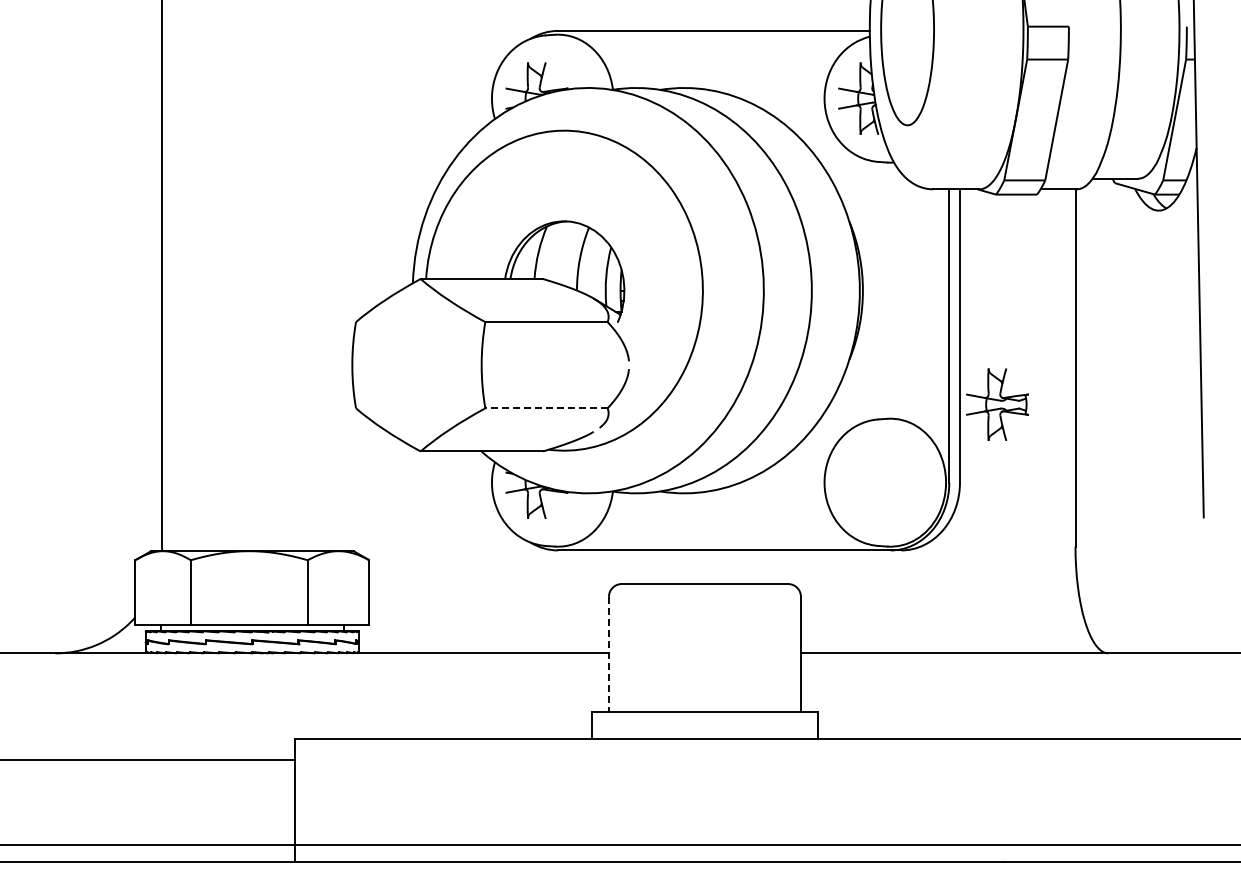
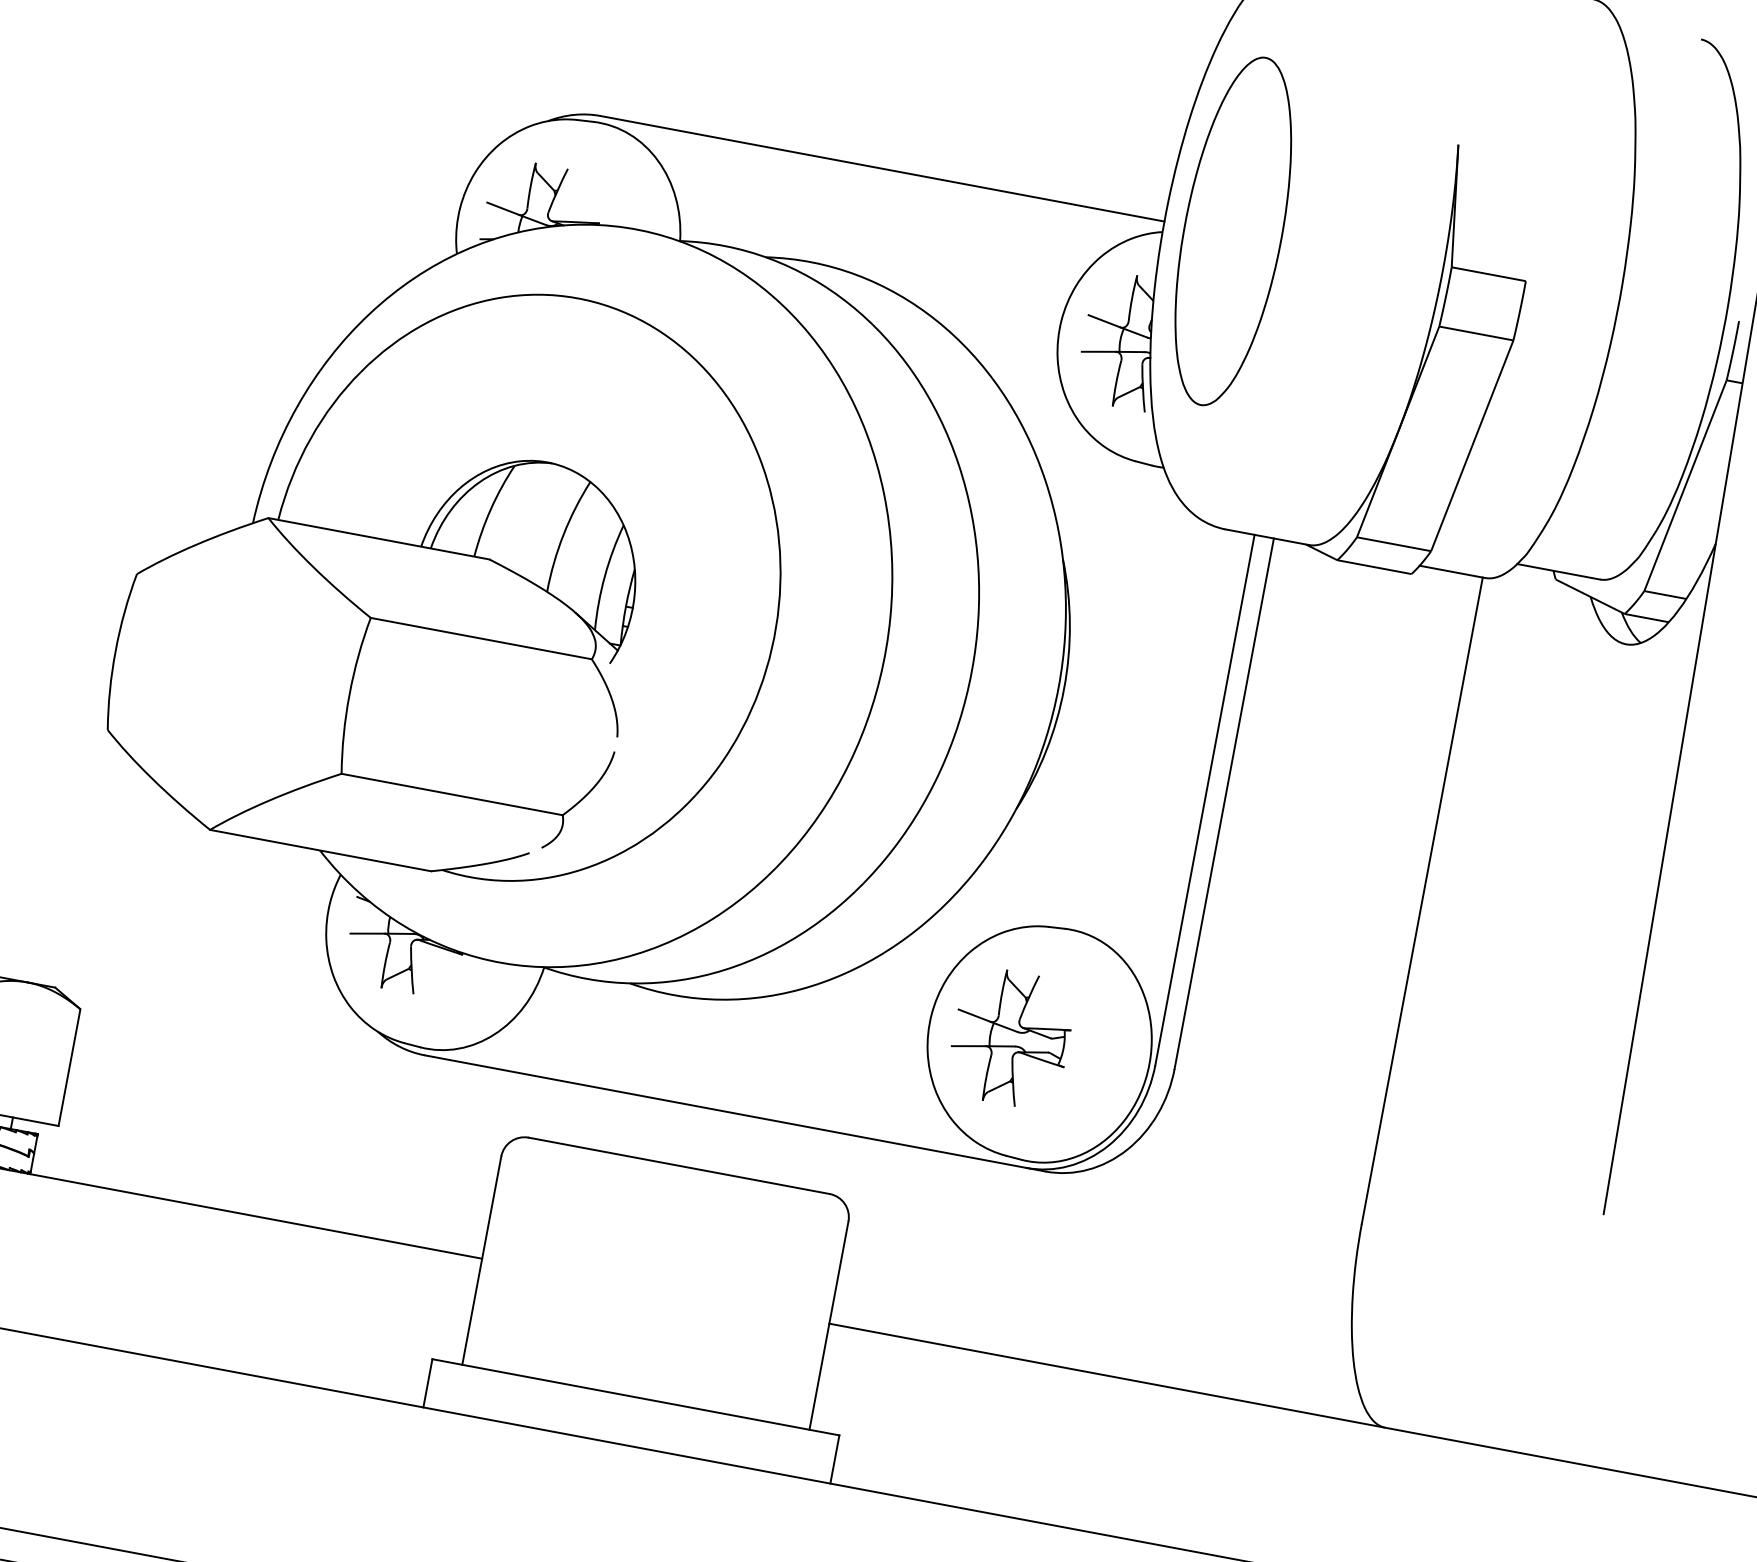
part: (997, 404) -> (1011, 1037), moved
line: (546, 408) -> (452, 794), dashed -> solid
line: (608, 654) -> (480, 1260), dashed -> solid

